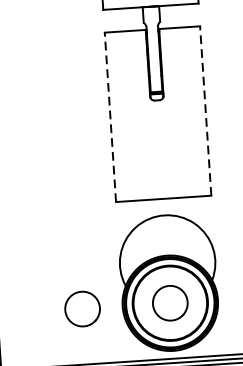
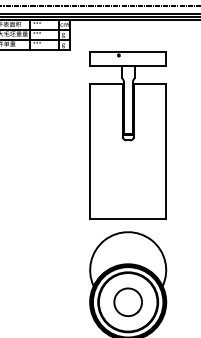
line: (205, 111) -> (166, 151), dashed -> solid
line: (110, 117) -> (90, 151), dashed -> solid
part: (81, 309) -> (57, 302), removed

